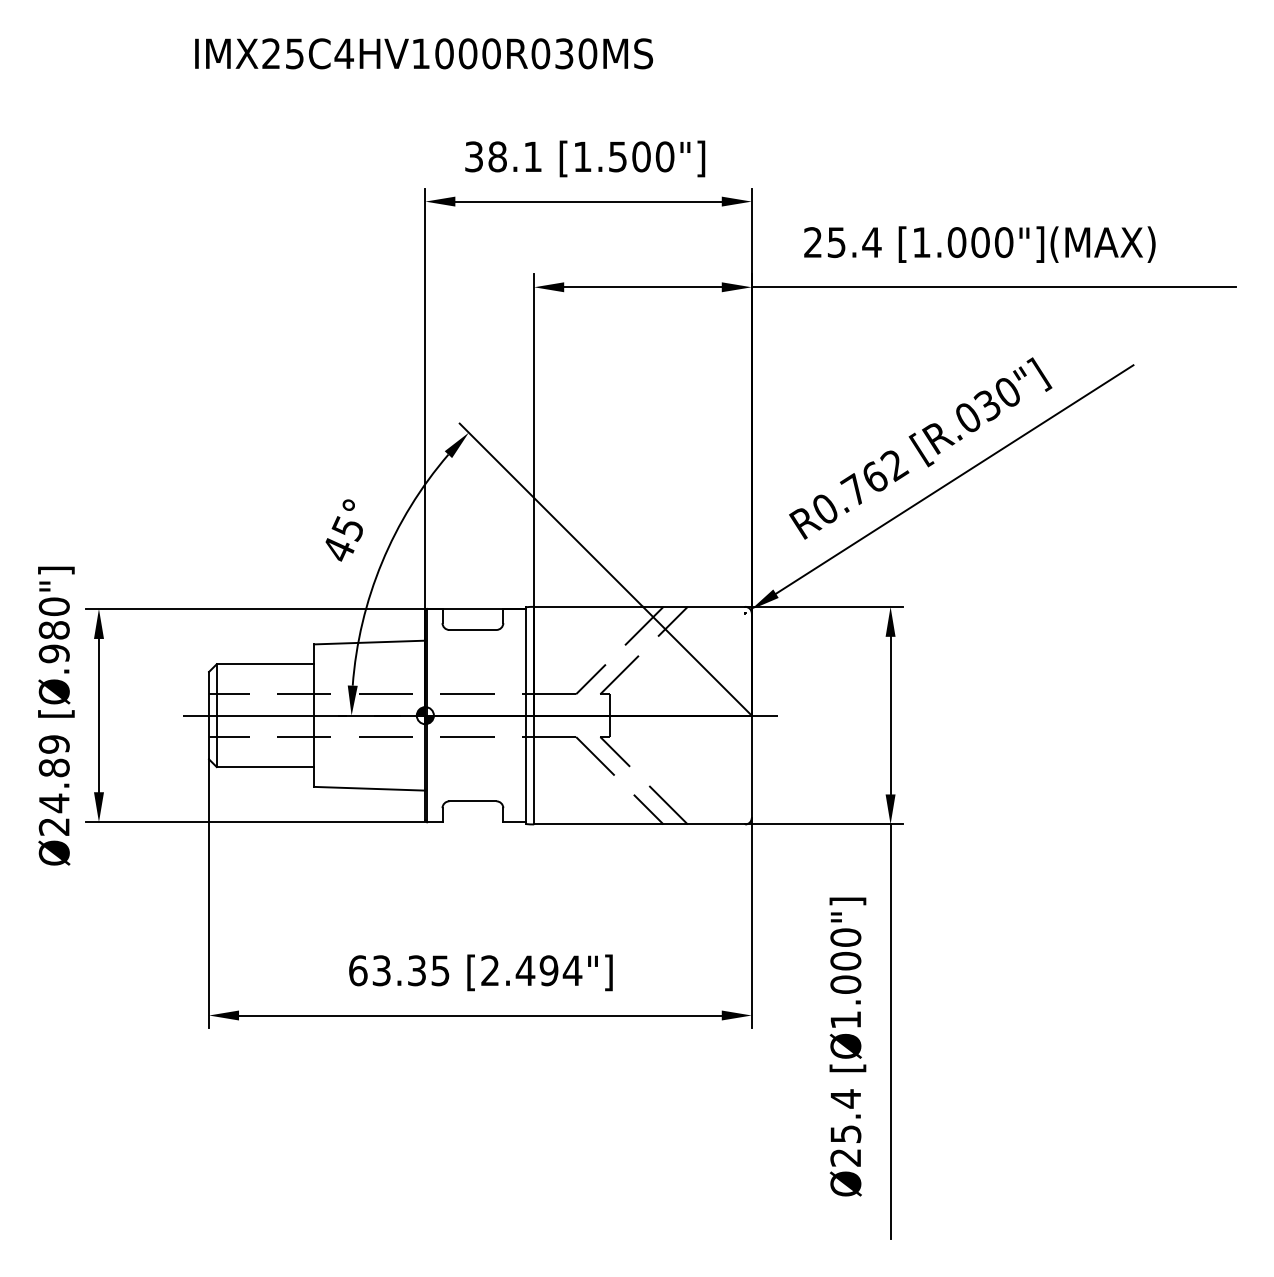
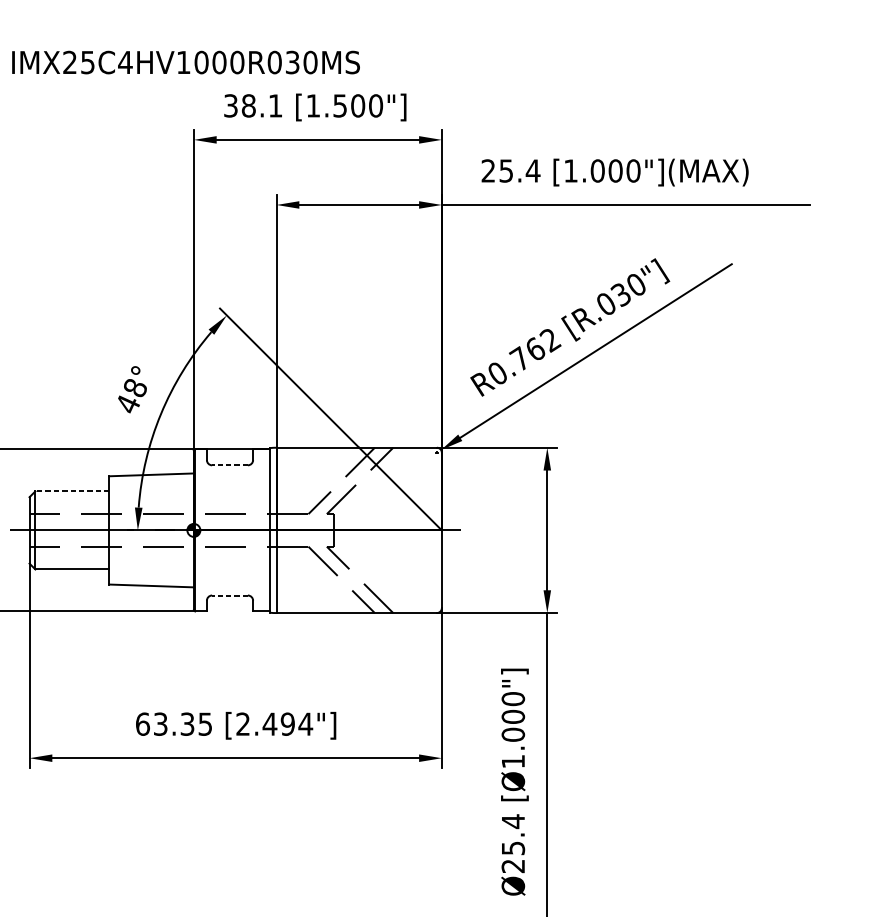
text: (424, 53) -> (186, 62), moved
text: (347, 528) -> (134, 388), 45° -> 48°
line: (472, 629) -> (229, 464), solid -> dashed
line: (265, 664) -> (72, 491), solid -> dashed
line: (472, 801) -> (229, 595), solid -> dashed

